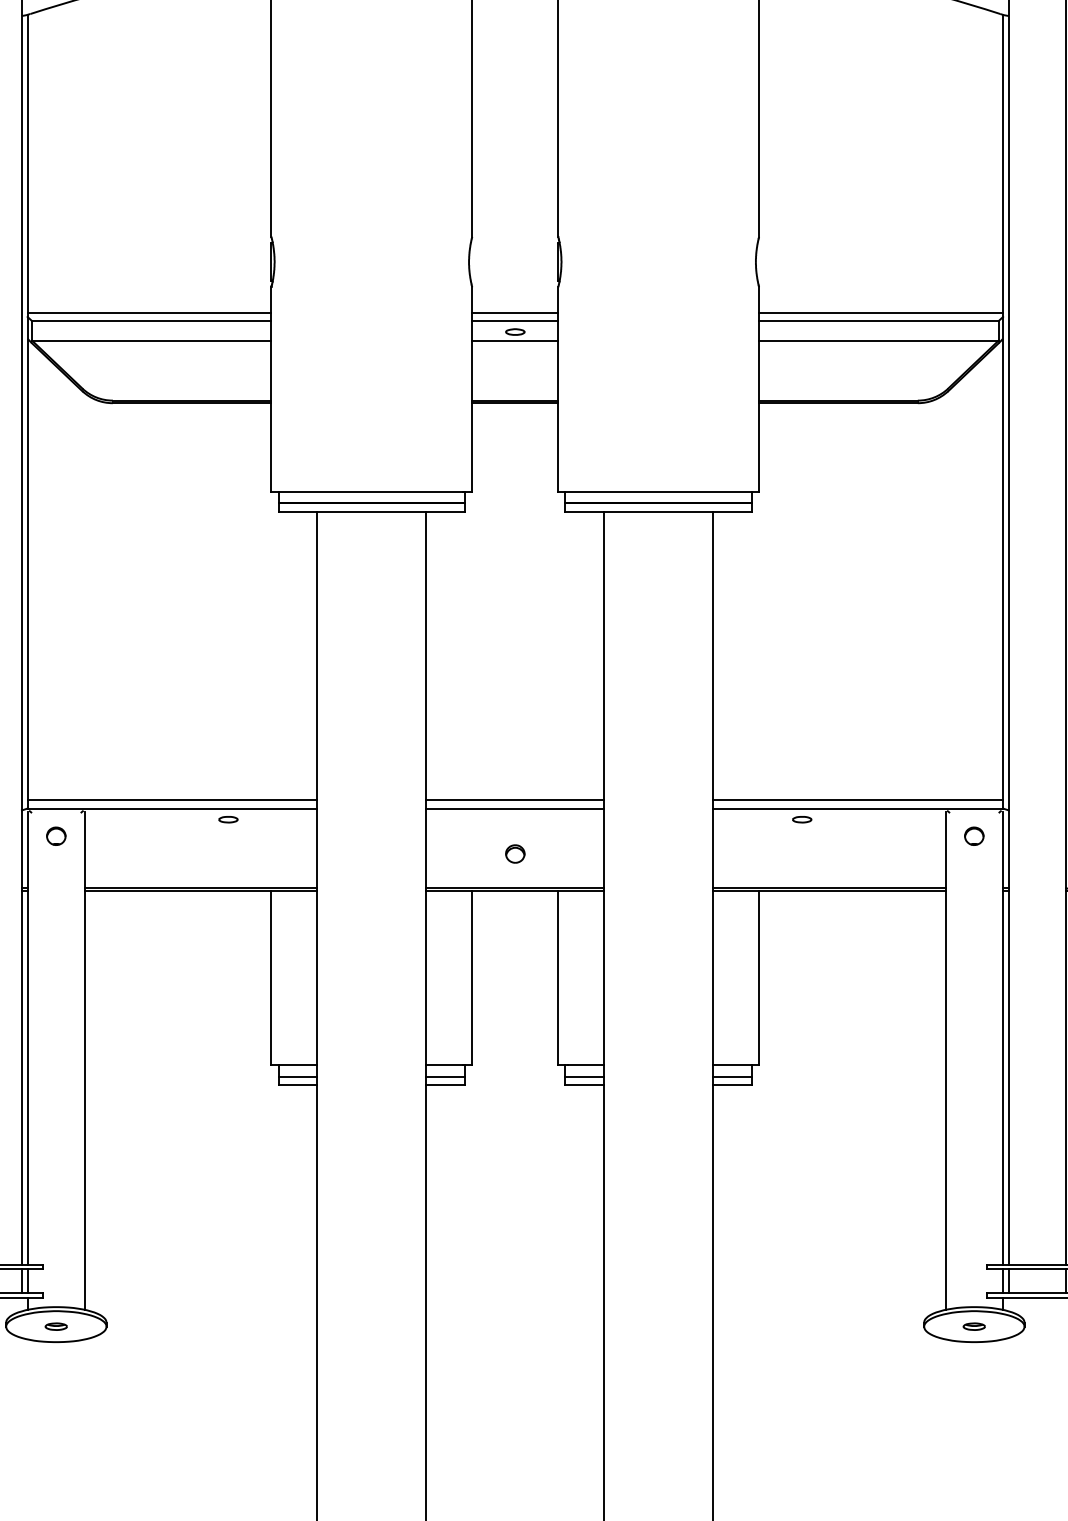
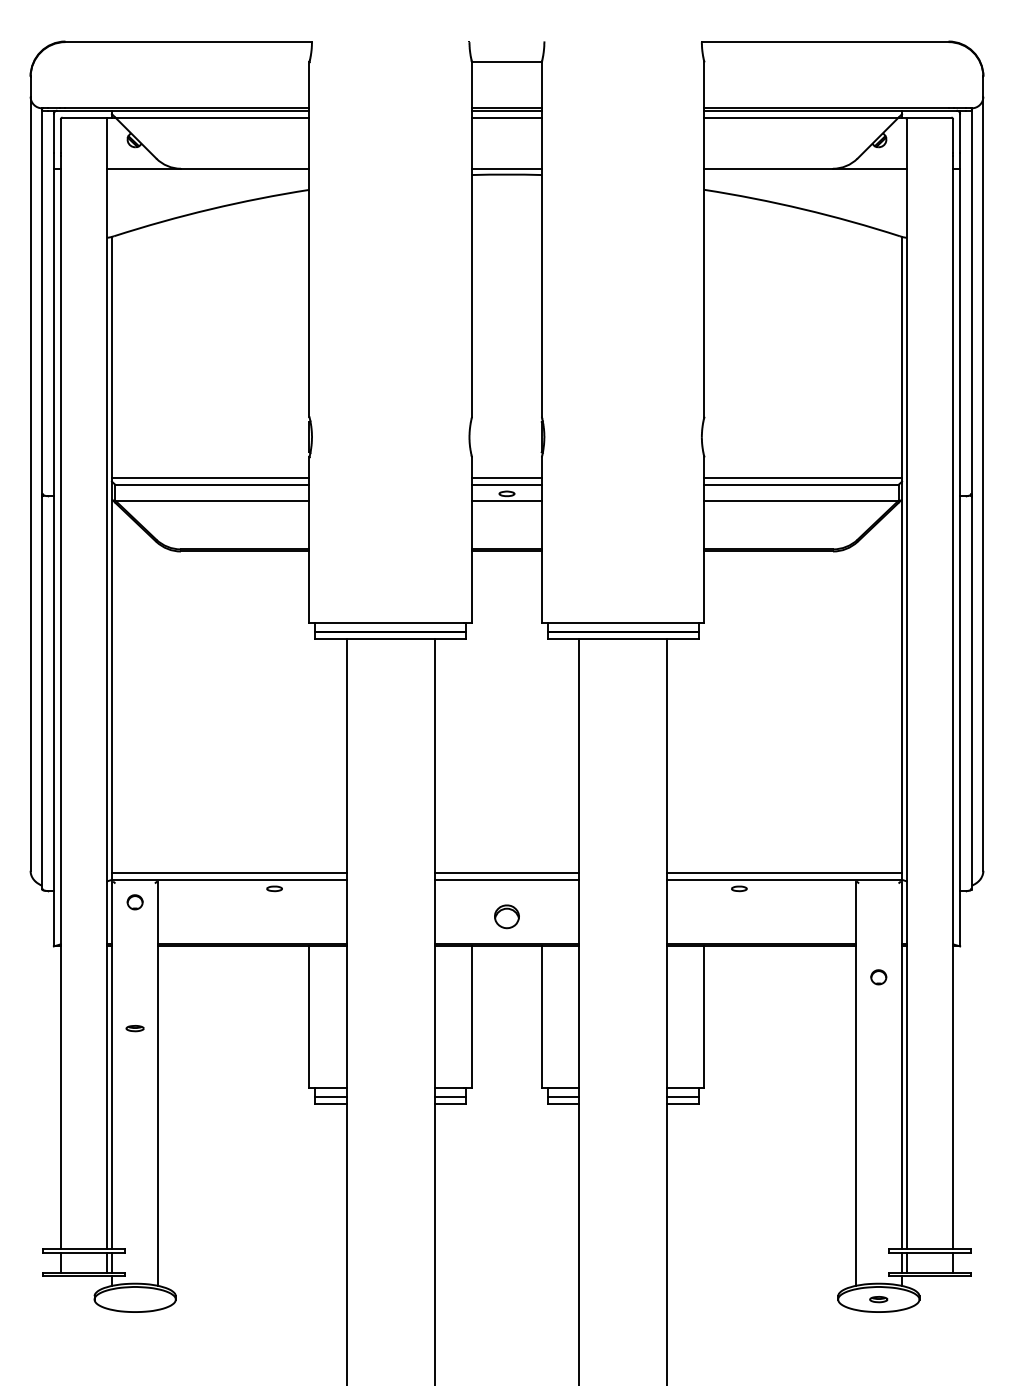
part: (973, 836) -> (878, 977), moved
part: (514, 853) -> (506, 916), size x1.6
part: (55, 1326) -> (134, 1028), moved

